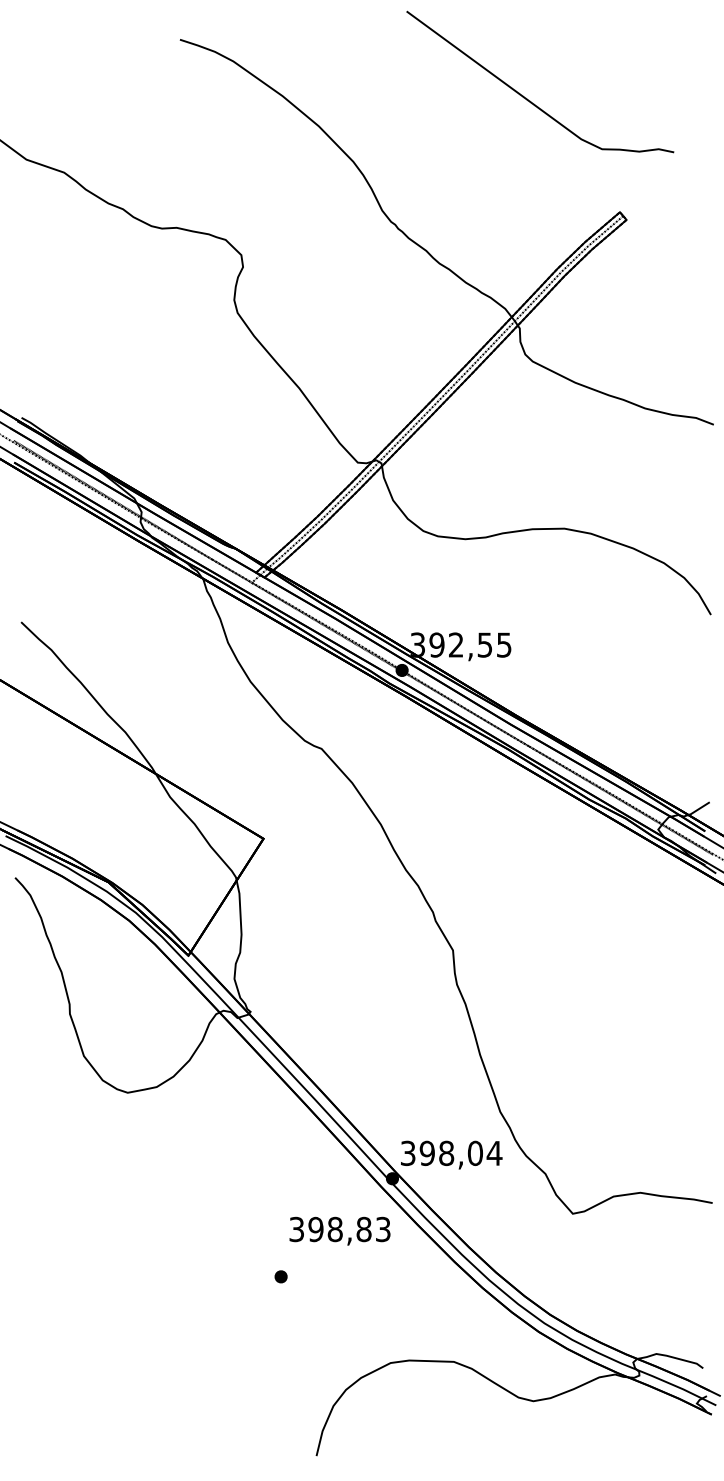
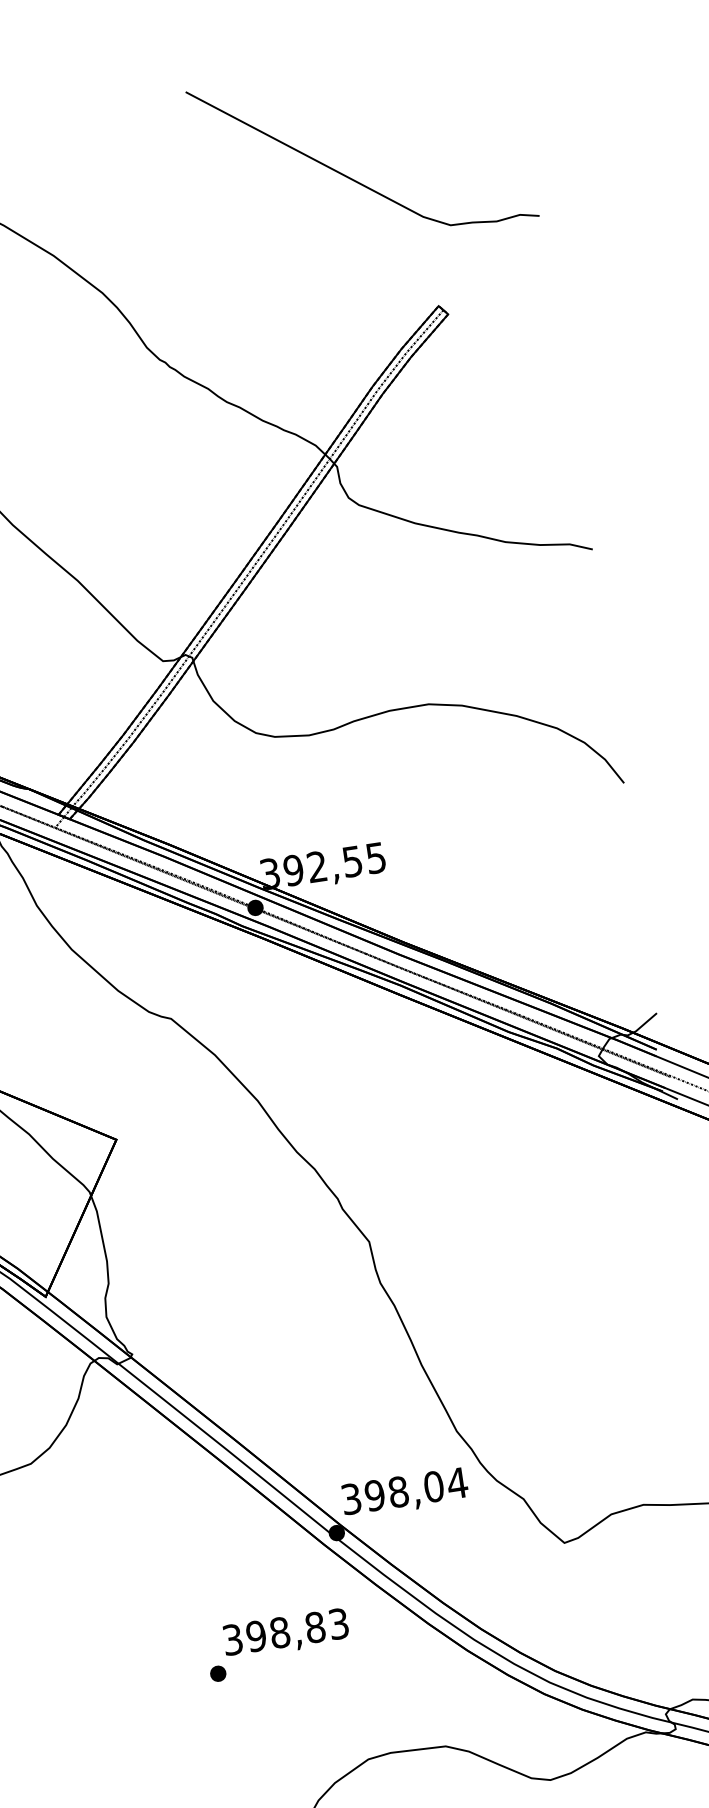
part: (527, 98) -> (349, 176), moved
text: (339, 1230) -> (285, 1633), moved

